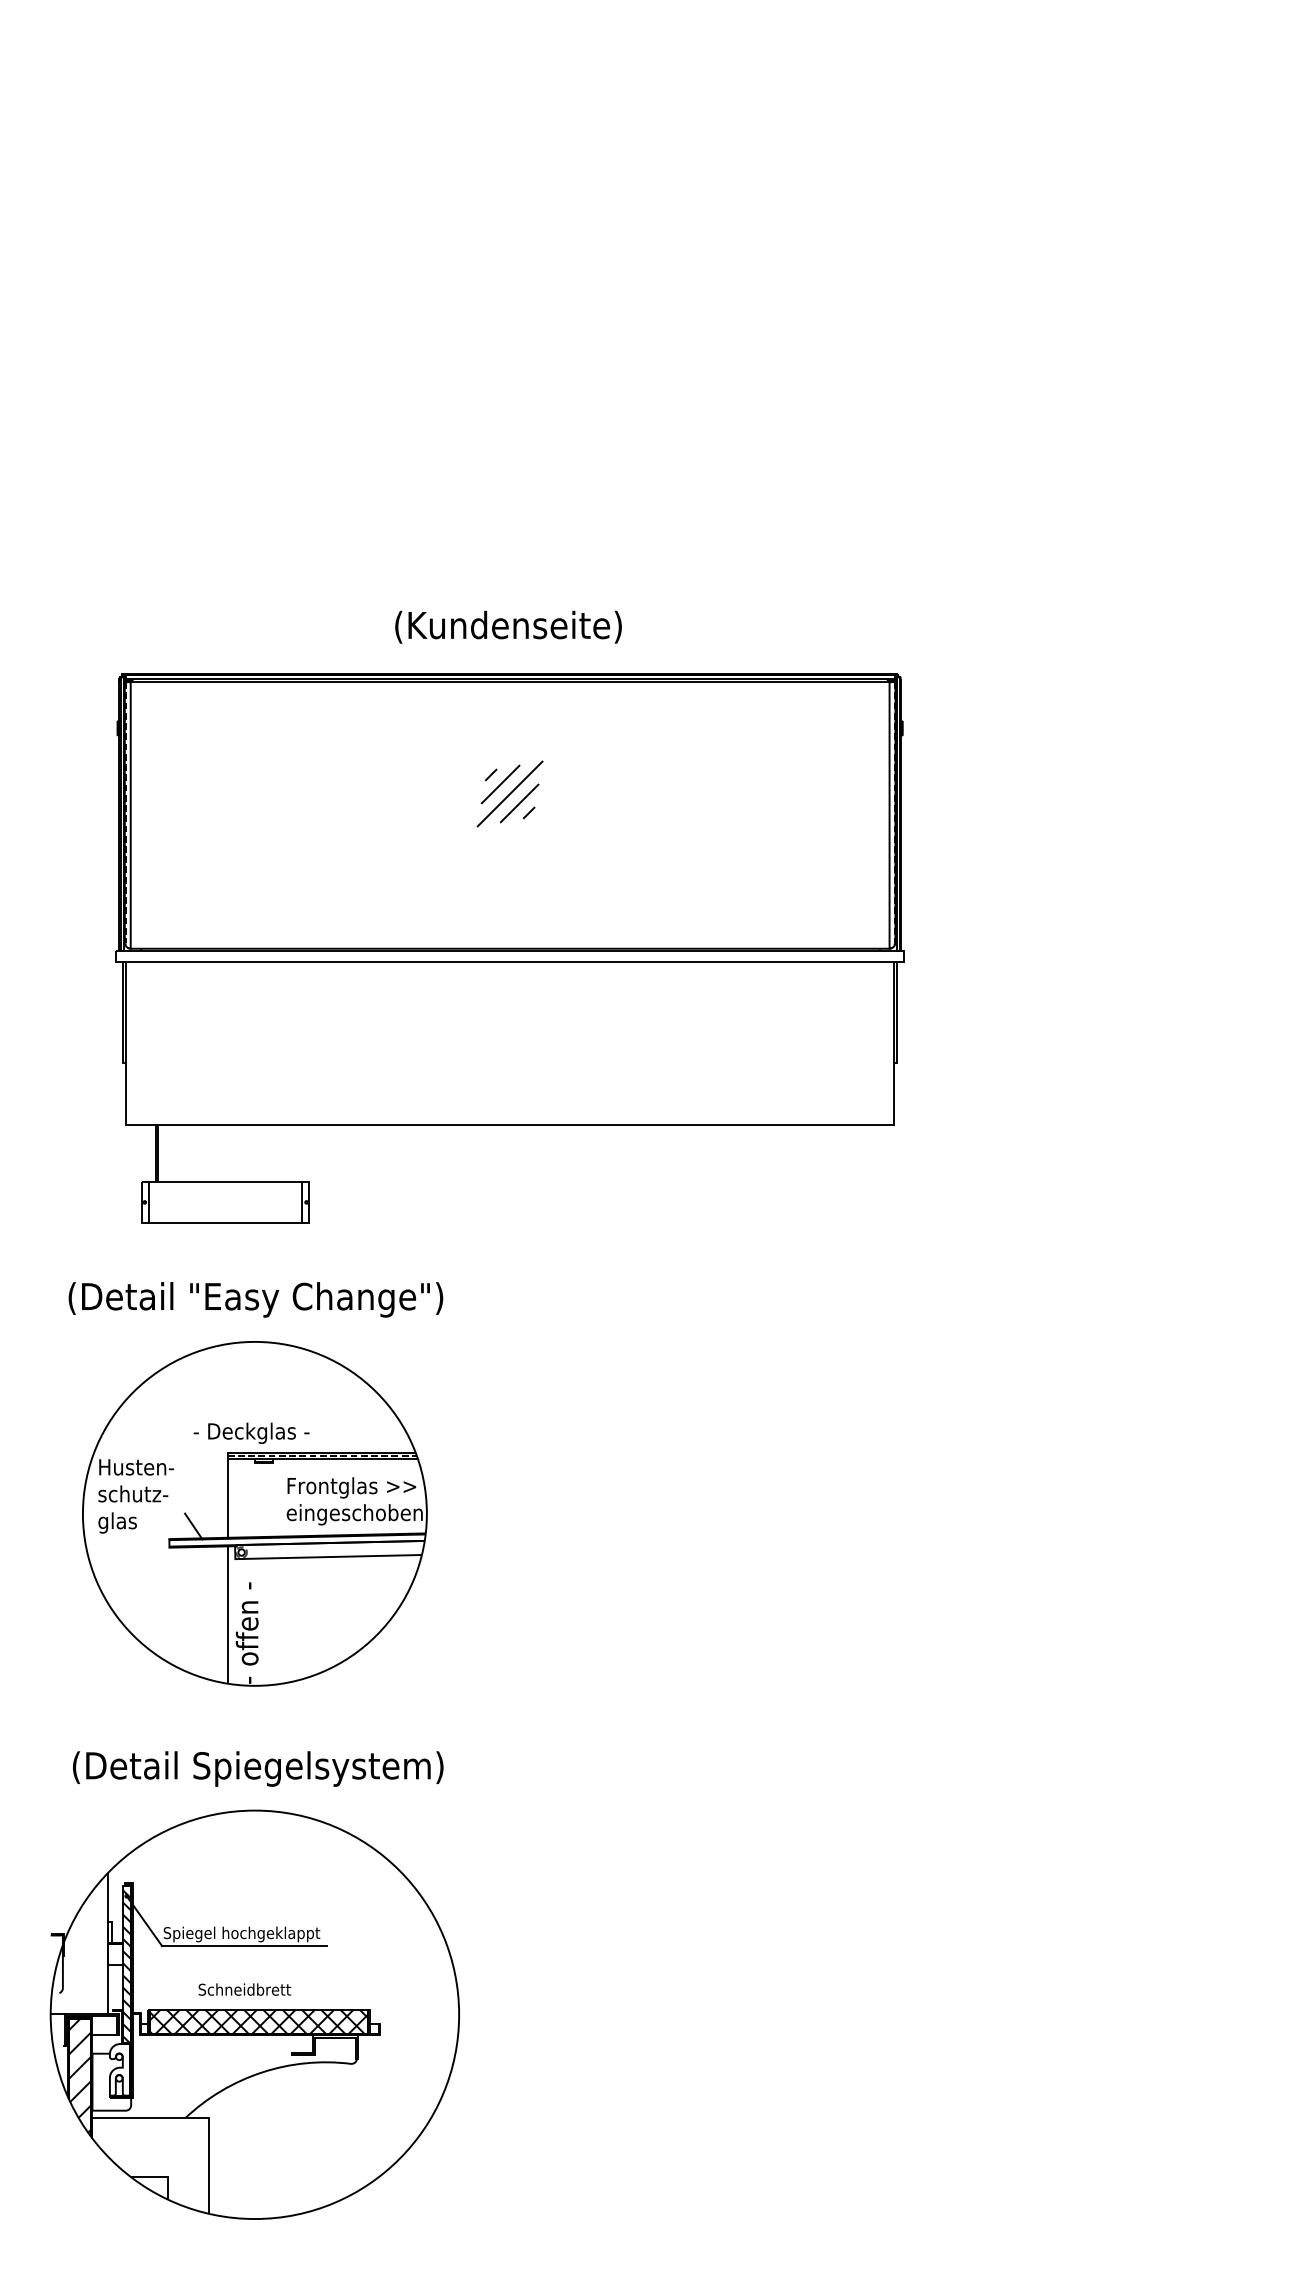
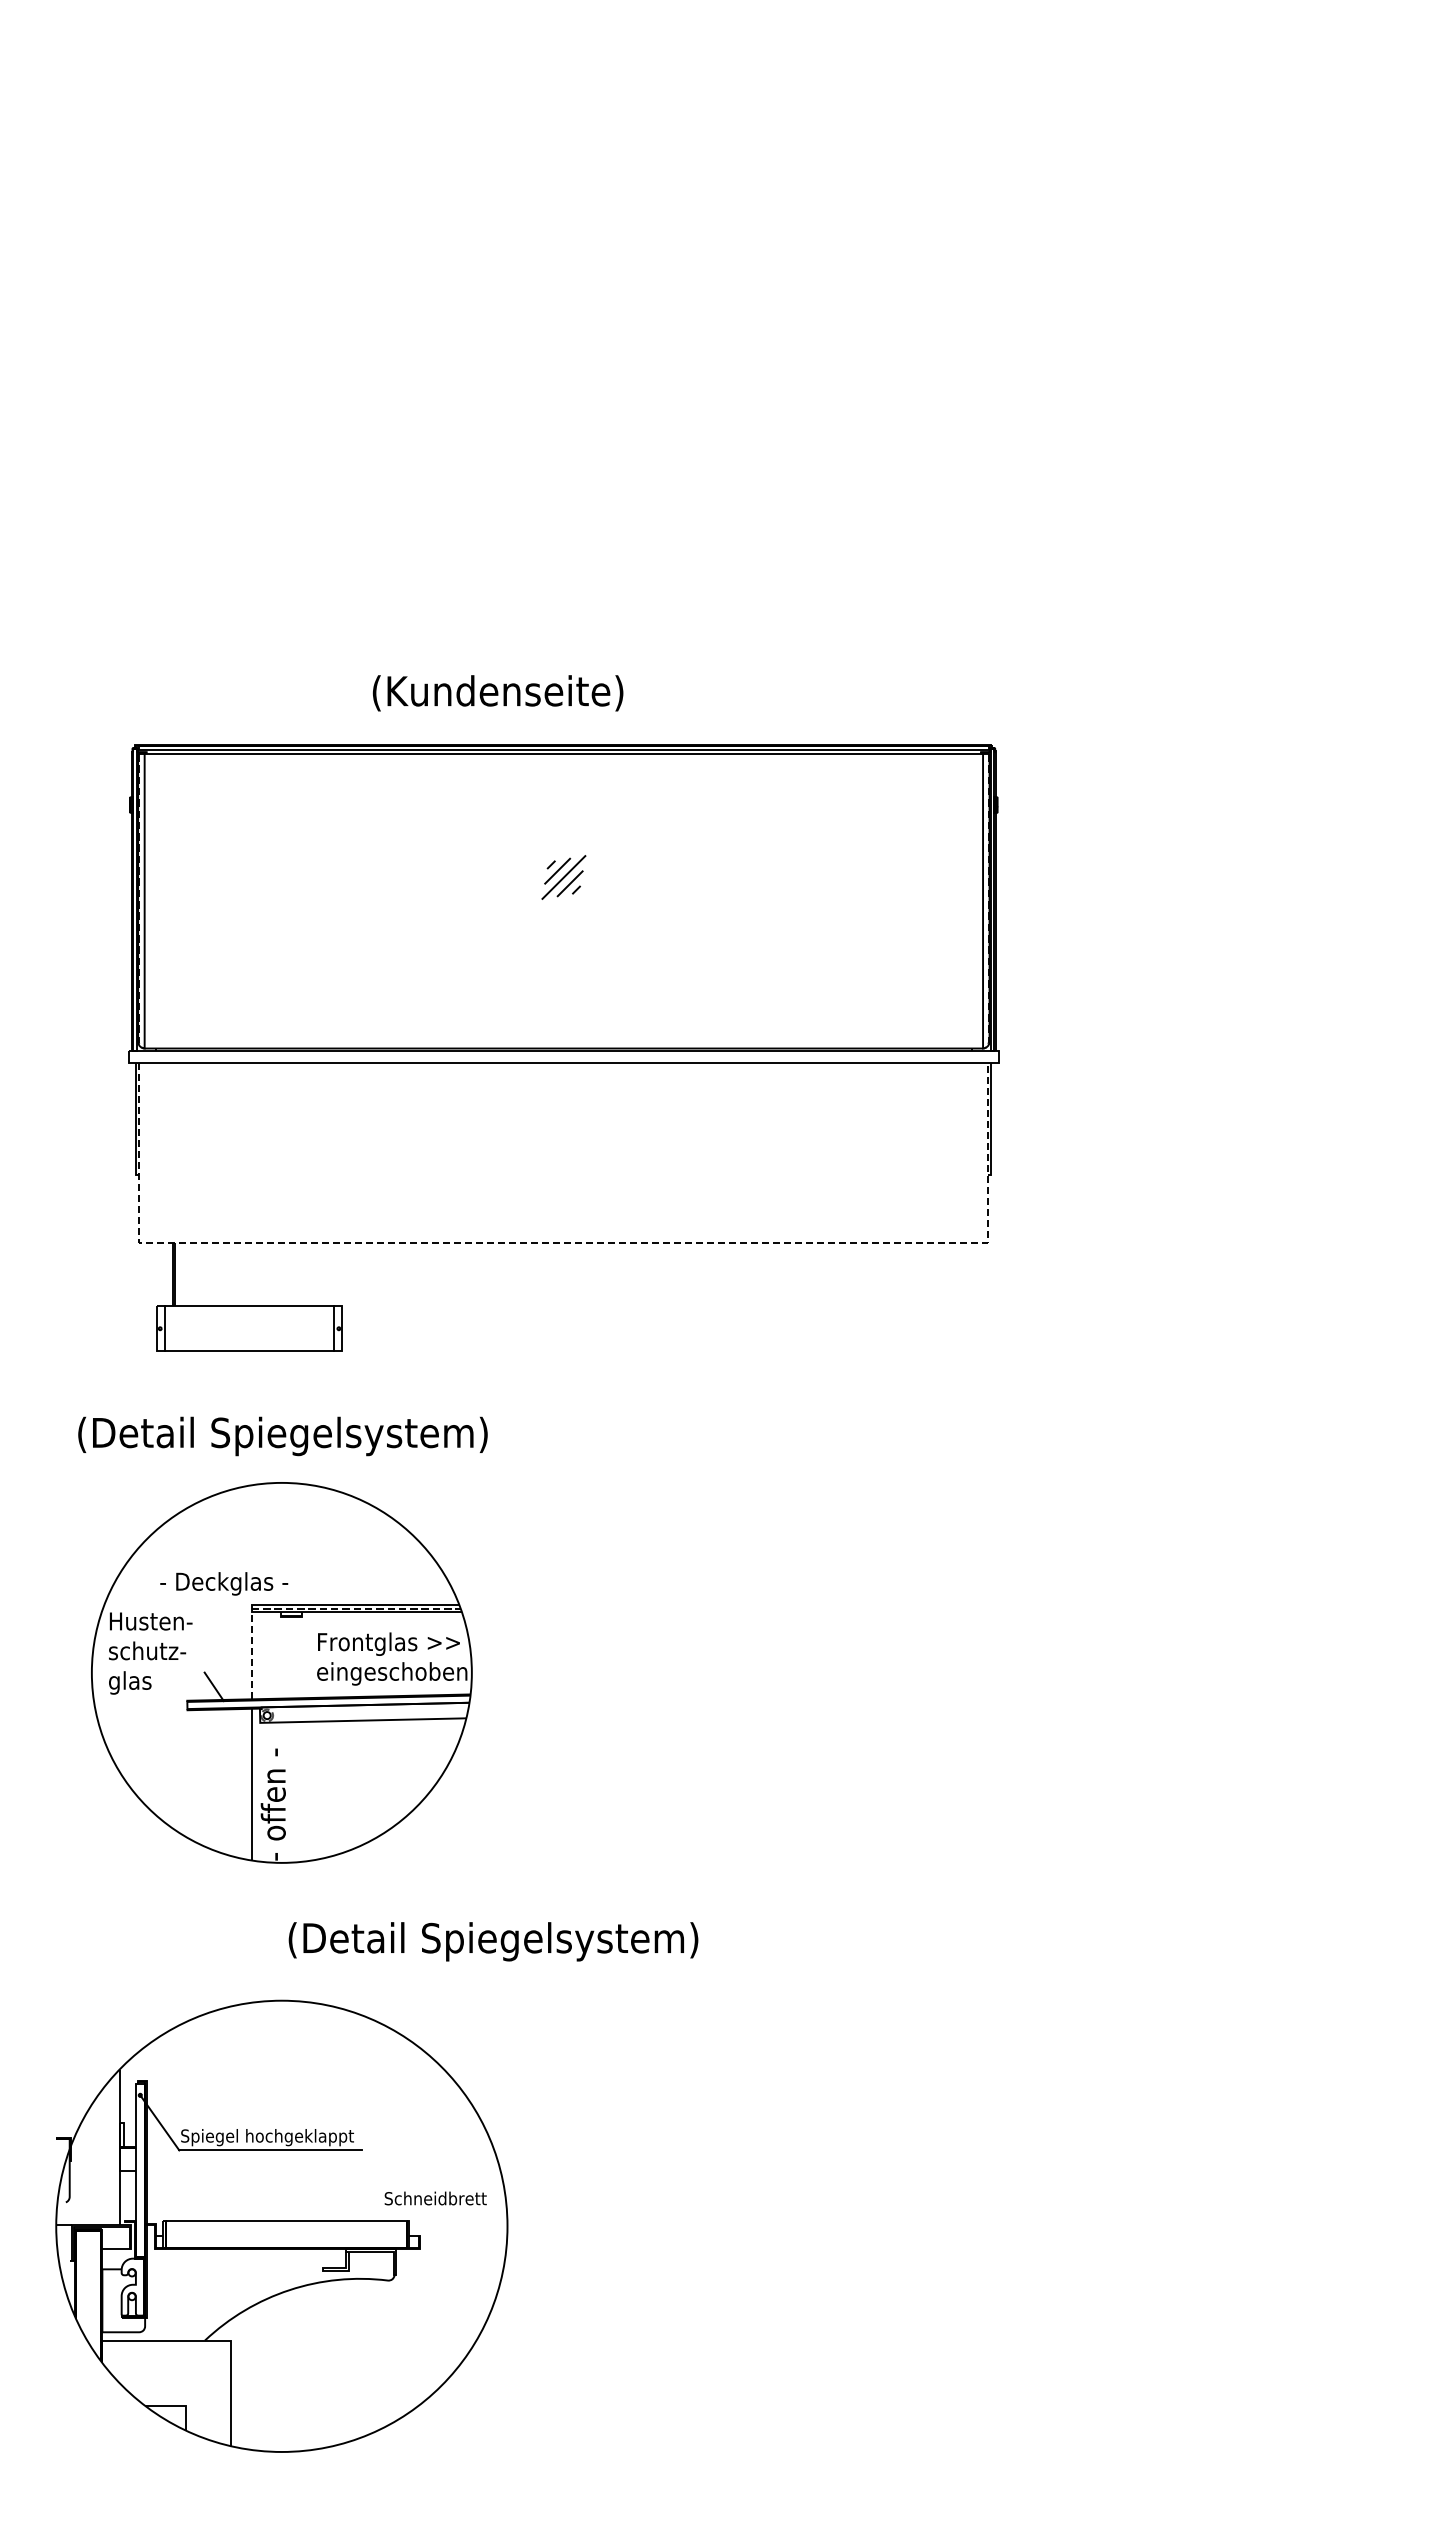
text: (508, 627) -> (497, 693), moved
part: (509, 793) -> (563, 877), size x0.6
line: (509, 1125) -> (563, 1243), solid -> dashed
text: (255, 1299) -> (282, 1436), (Detail "Easy Change") -> (Detail Spiegelsystem)
text: (251, 1432) -> (224, 1583), moved
line: (227, 1498) -> (251, 1655), solid -> dashed
text: (258, 1768) -> (493, 1941), moved
hatch: (126, 1964) -> (140, 2170), removed
text: (244, 1989) -> (435, 2198), moved
hatch: (258, 2021) -> (285, 2233), removed
hatch: (79, 2075) -> (88, 2293), removed

